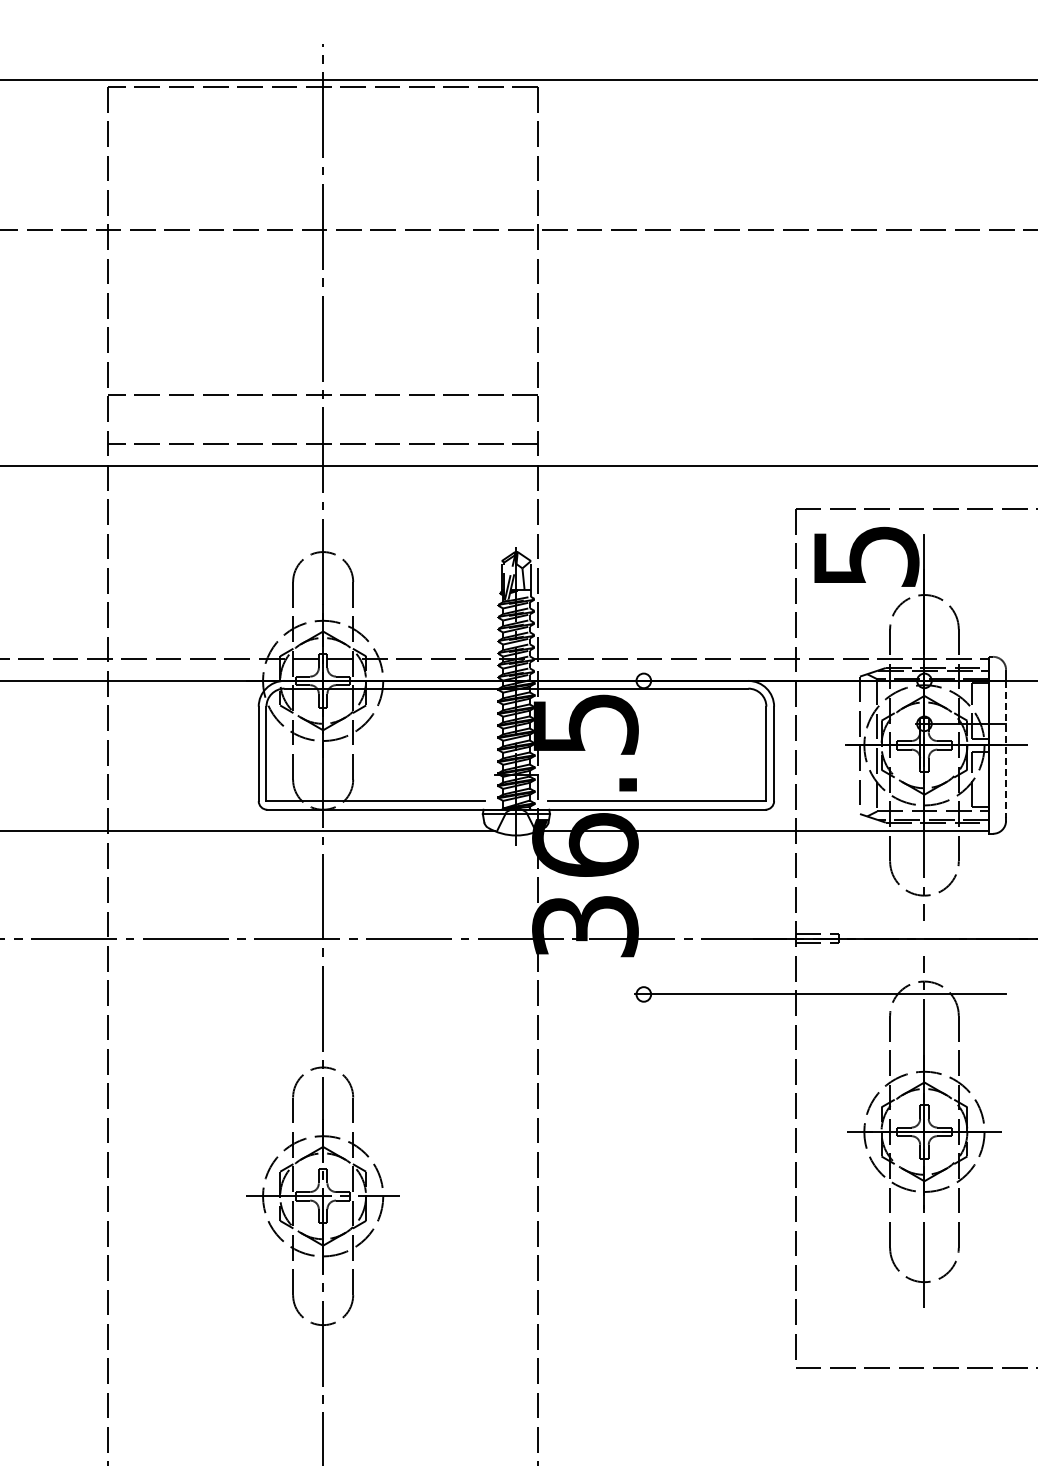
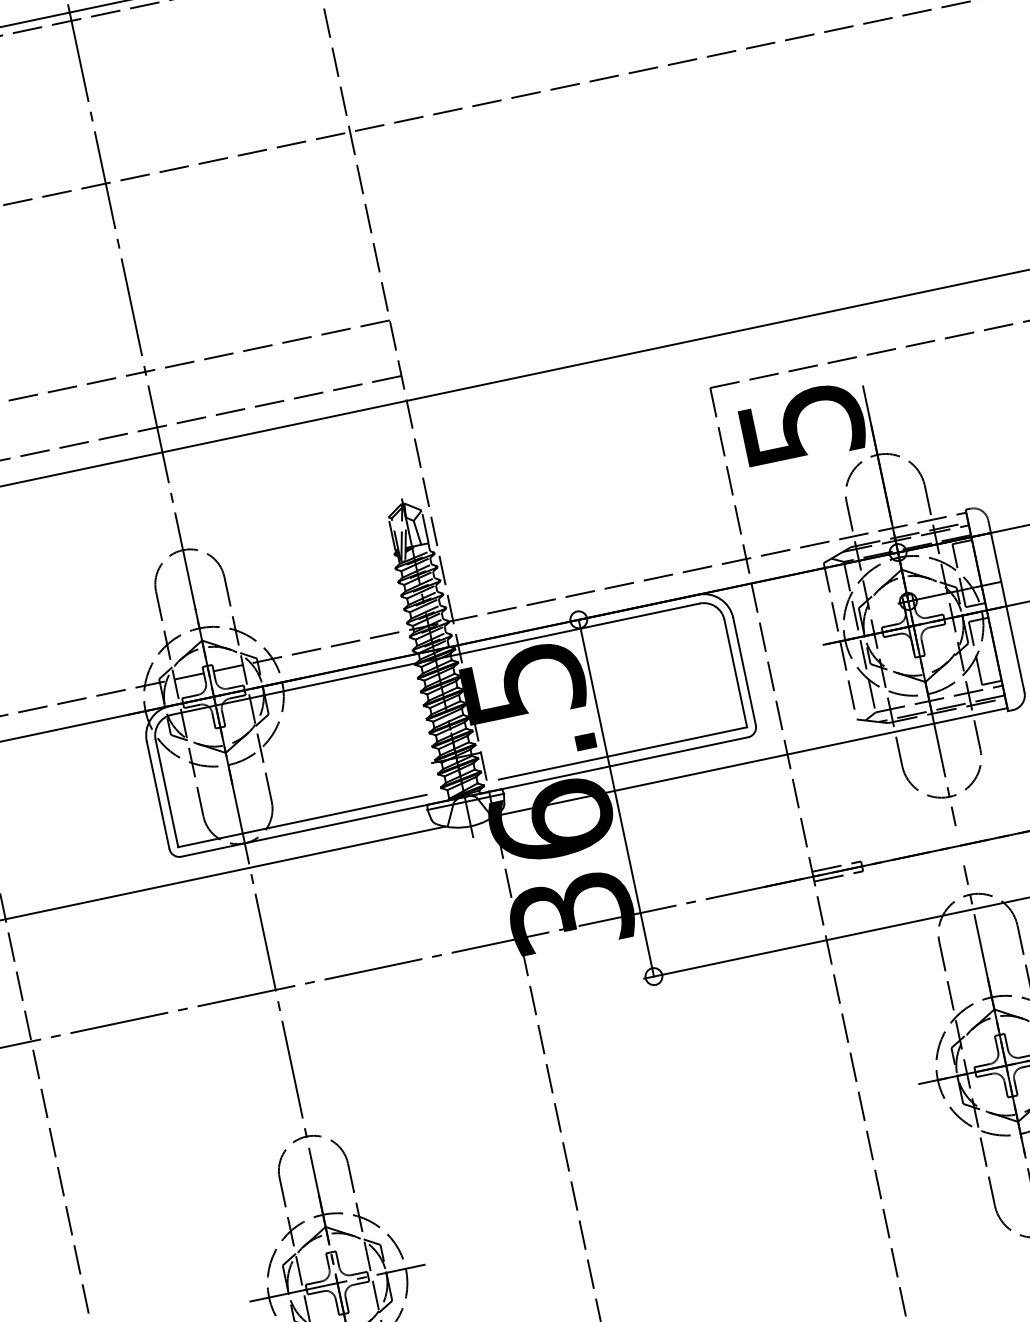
line: (1006, 749) -> (1007, 610), dashed -> solid
line: (643, 837) -> (615, 798), added

